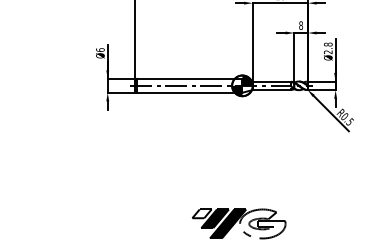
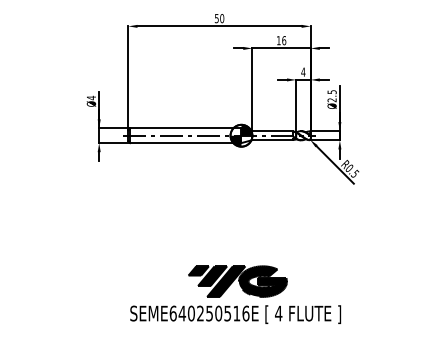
text: (301, 25) -> (303, 71), 8 -> 4
text: (327, 44) -> (331, 92), Ø2.8 -> Ø2.5
text: (99, 50) -> (90, 98), Ø6 -> Ø4
fill: (201, 213) -> (198, 270), added
fill: (262, 223) -> (262, 281), added

